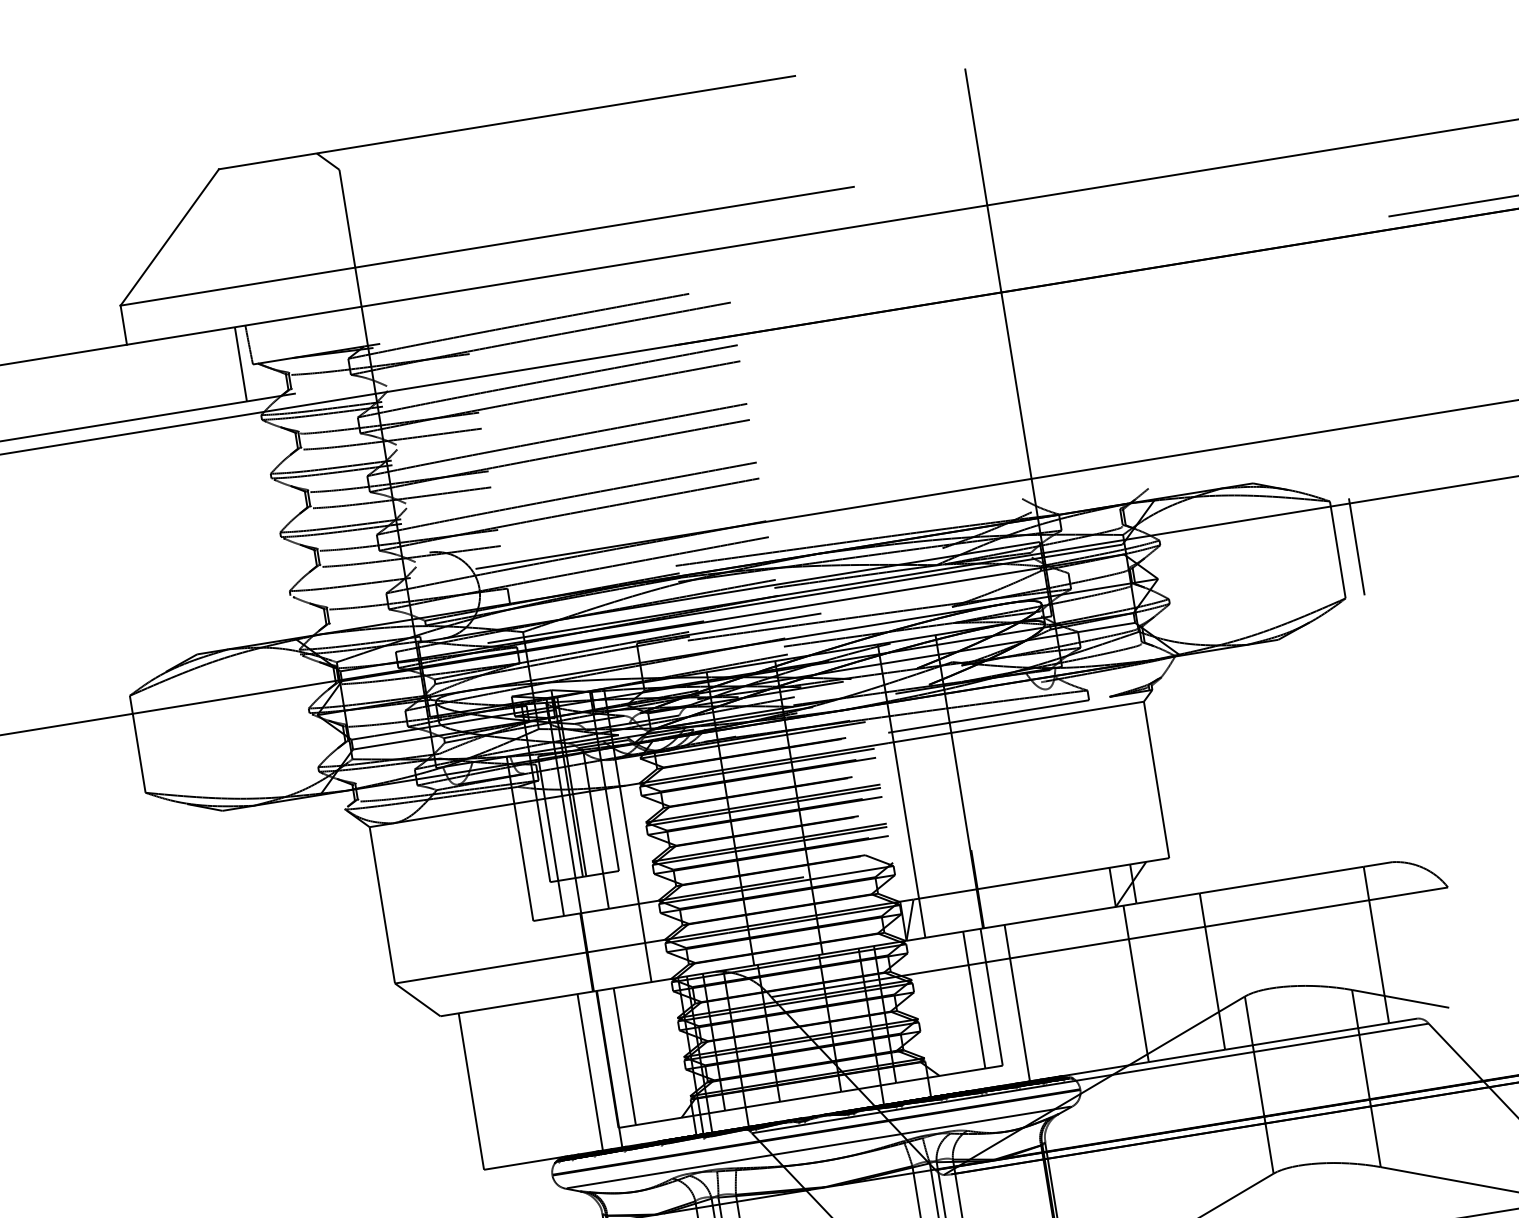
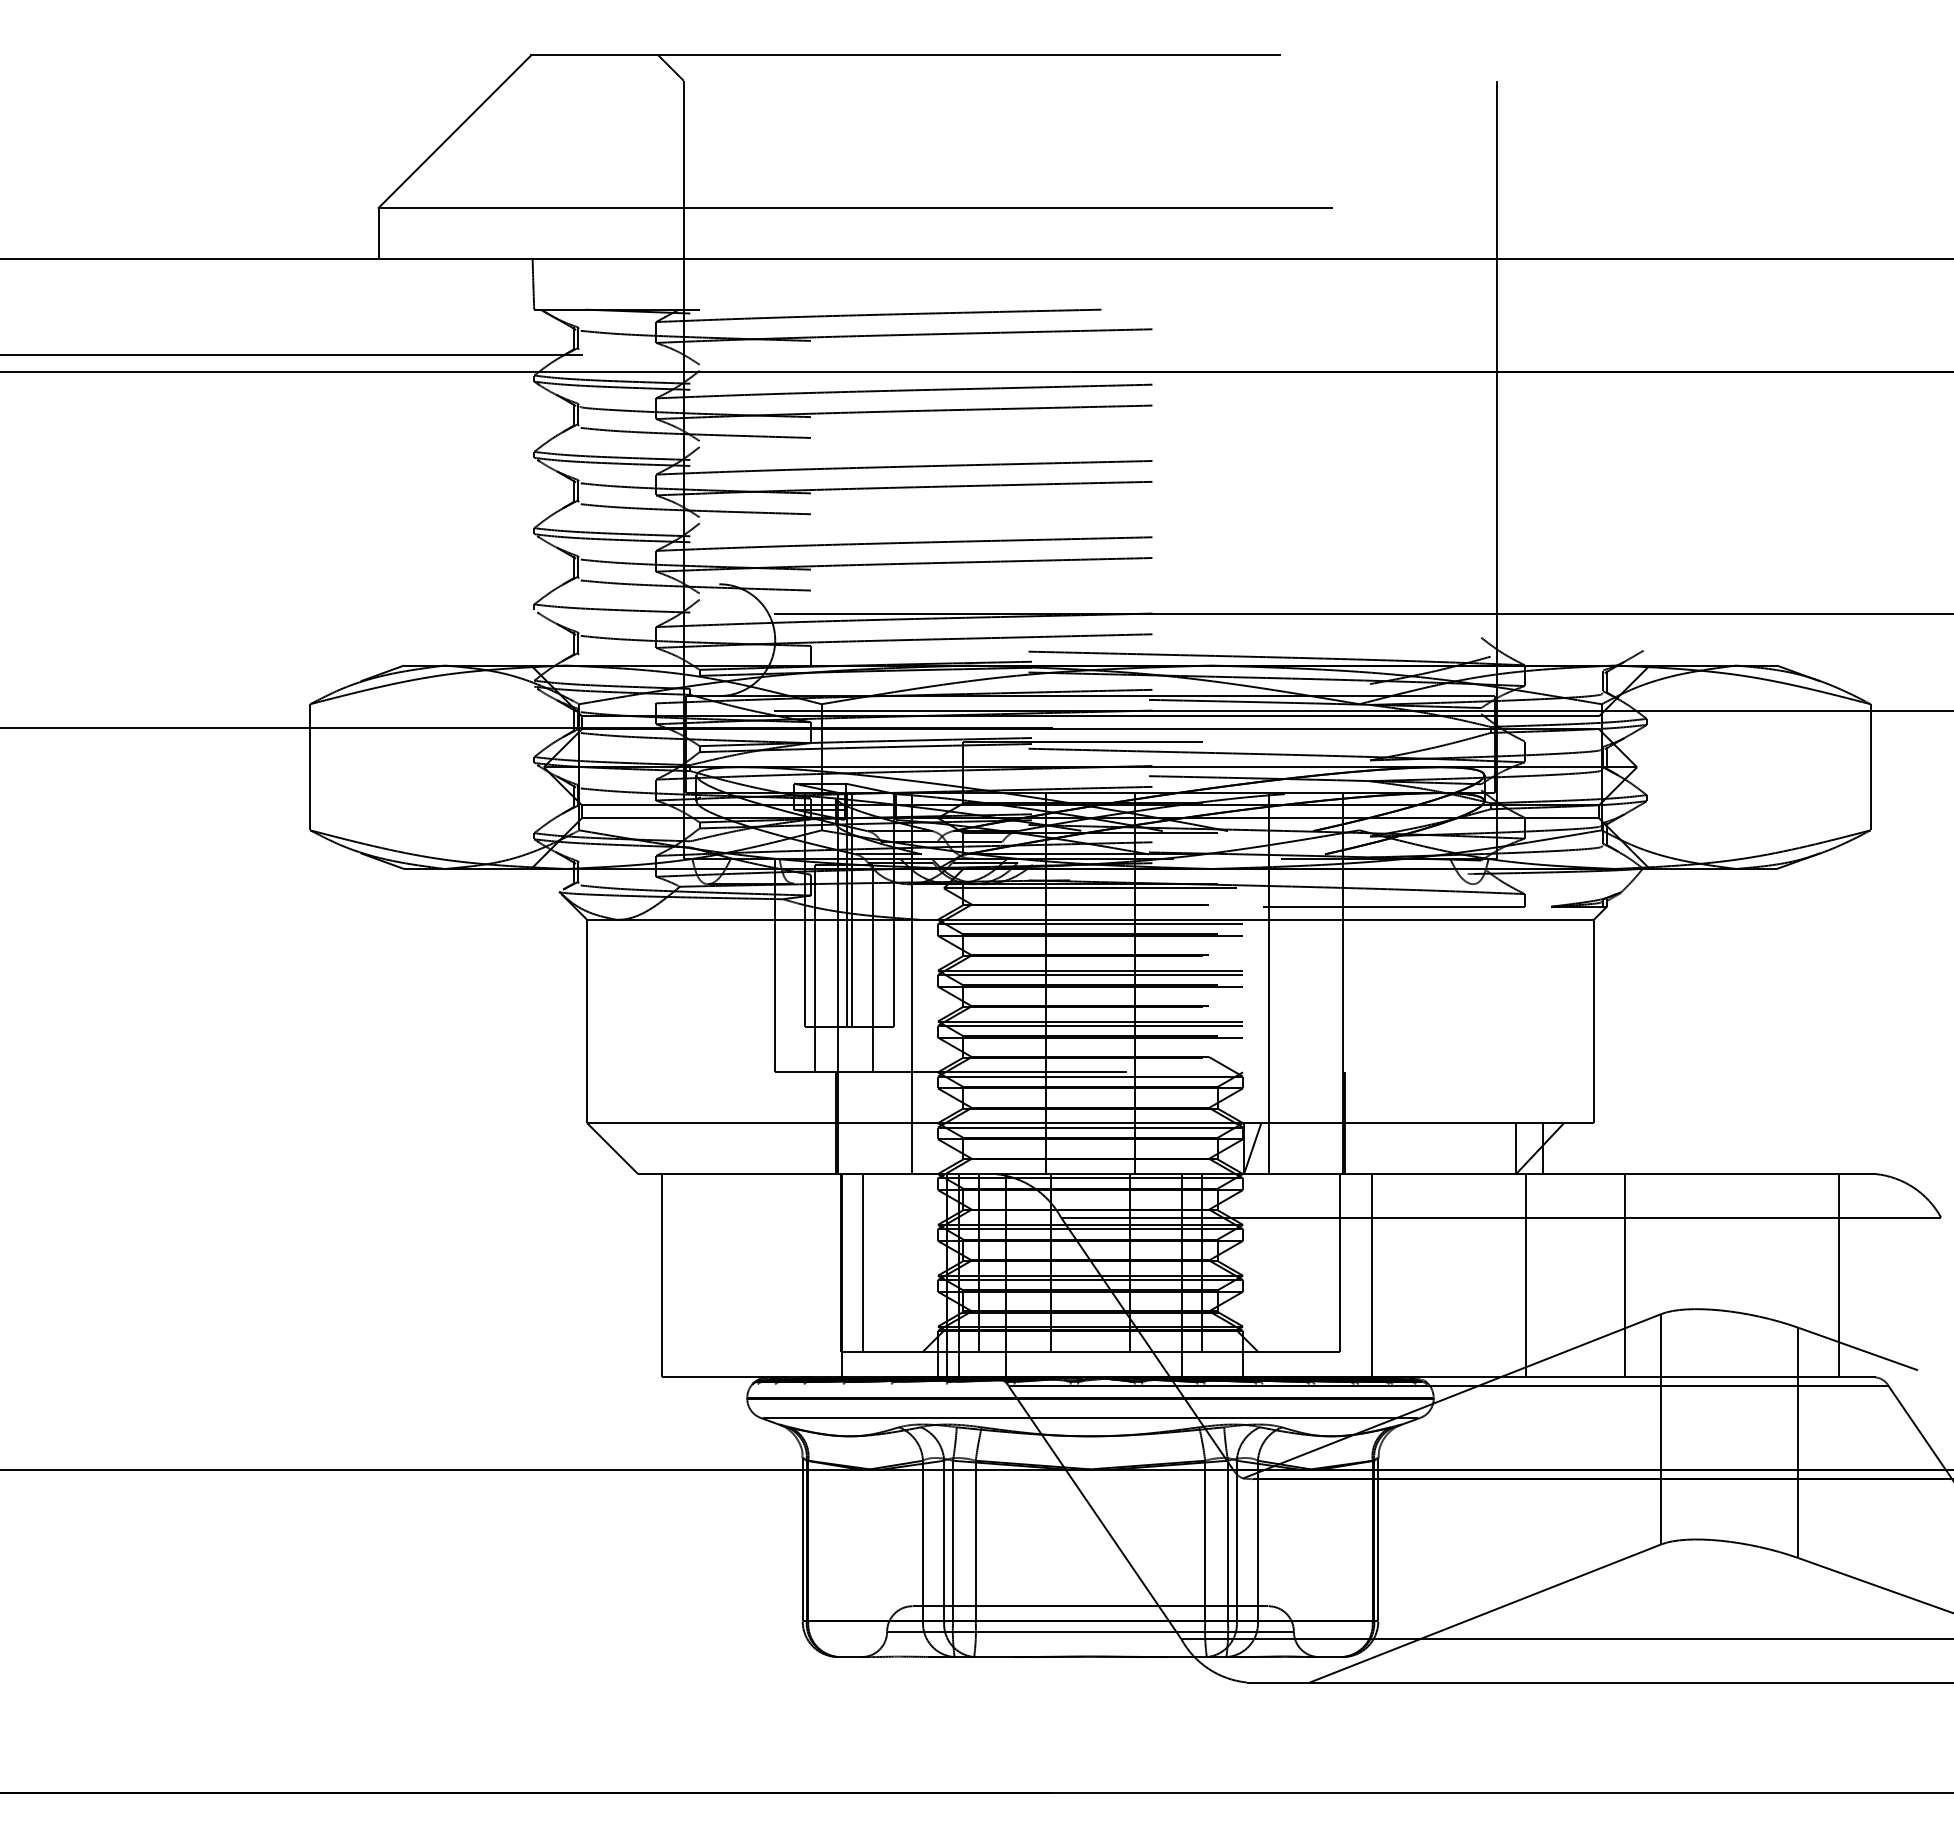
line: (240, 363) -> (518, 306), removed
line: (1356, 547) -> (1895, 767), removed
line: (974, 1000) -> (1317, 1263), removed
line: (590, 1072) -> (816, 1275), removed

